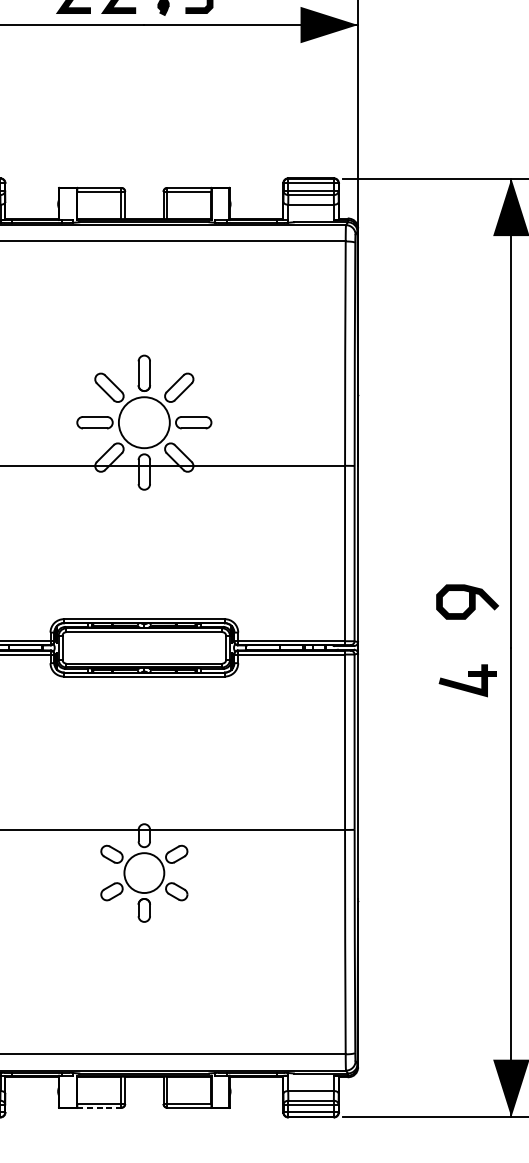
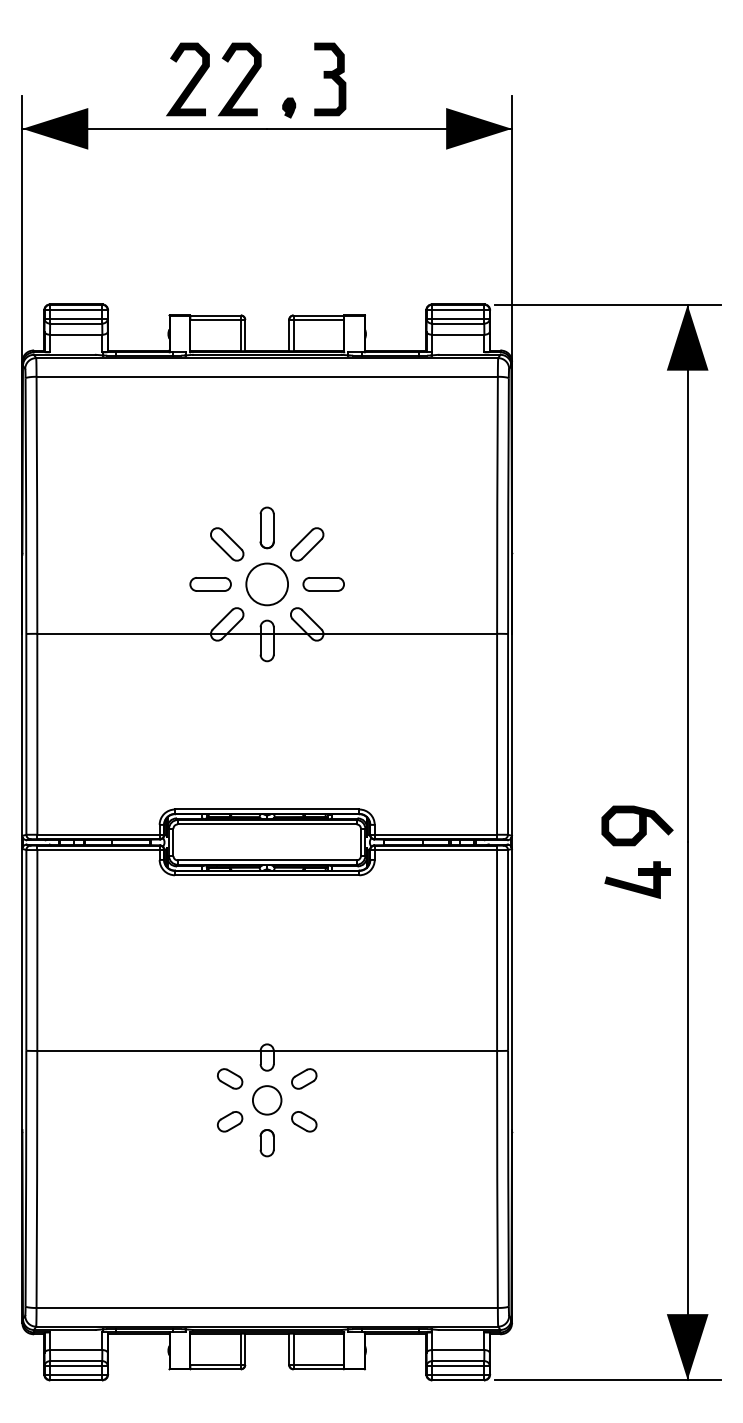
circle: (144, 422) -> (267, 584), size x0.71
curve: (469, 601) -> (639, 825), moved
circle: (143, 873) -> (266, 1100), size x0.62
line: (100, 1107) -> (216, 1369), dashed -> solid

